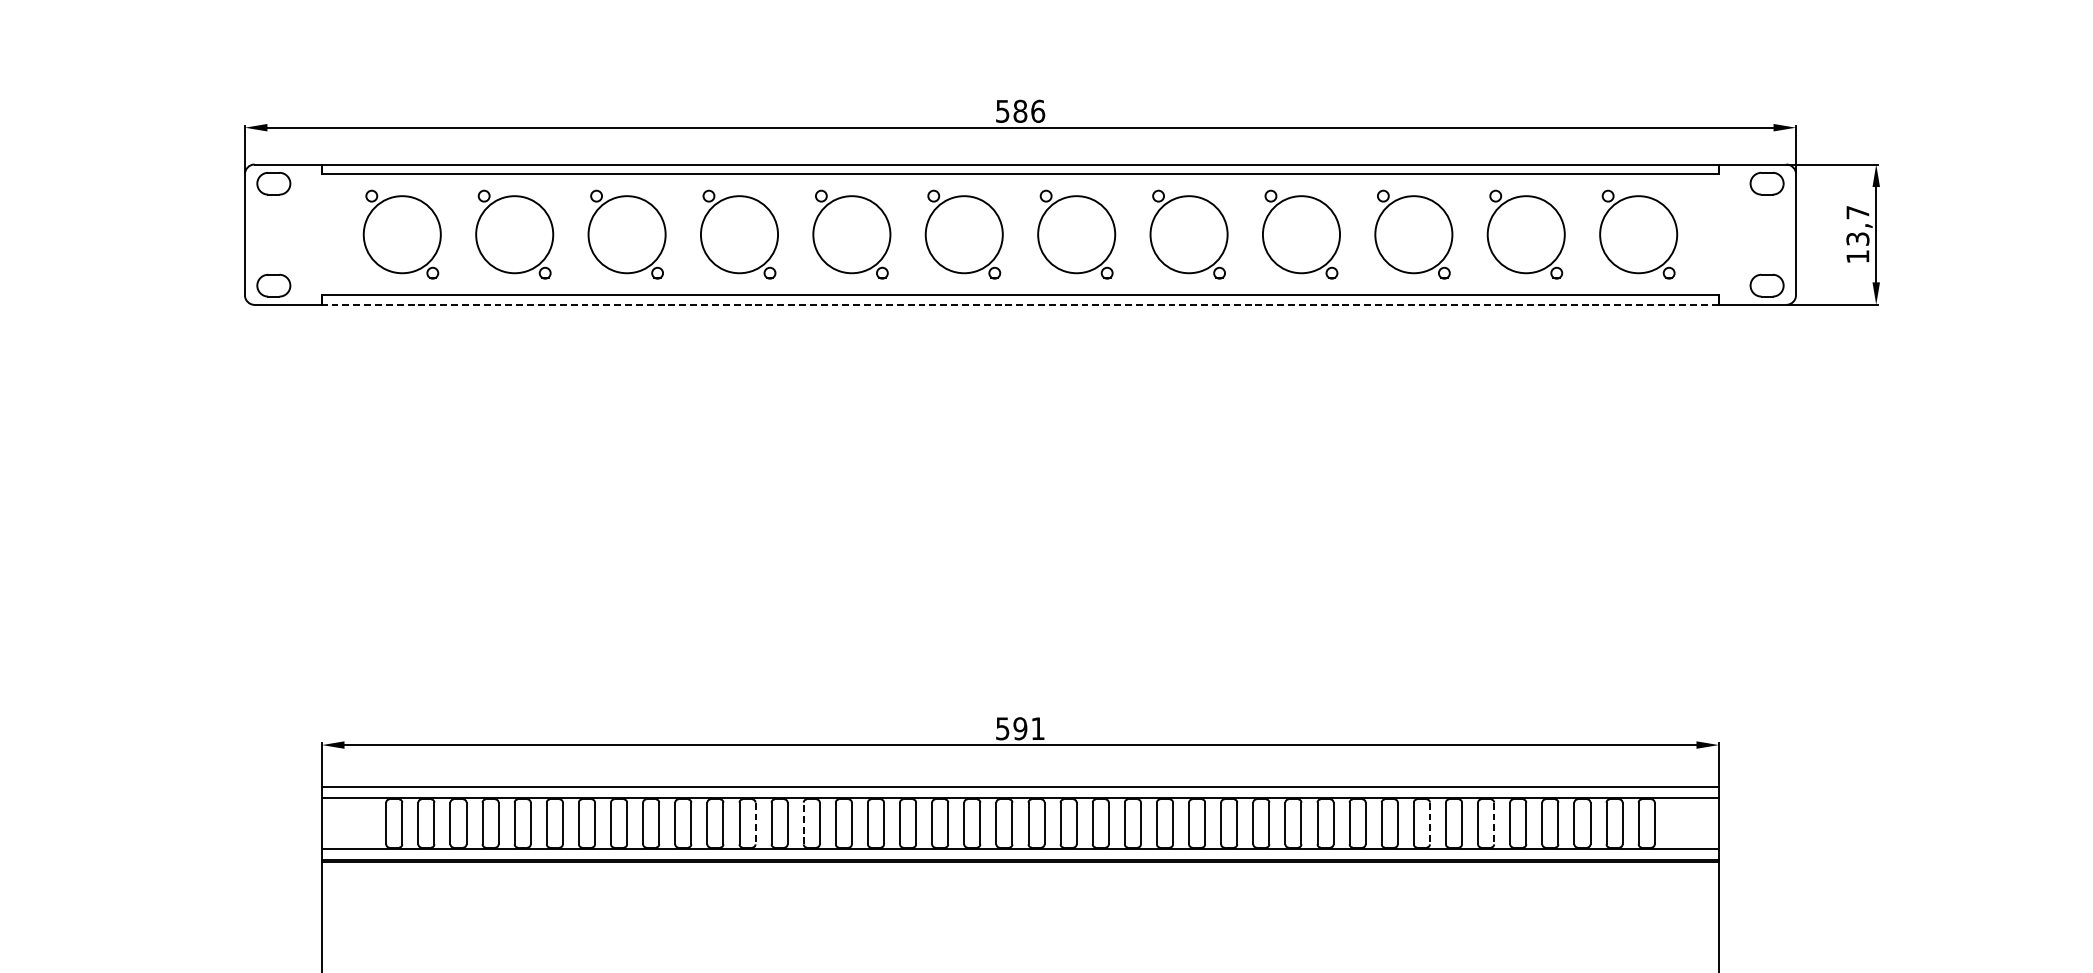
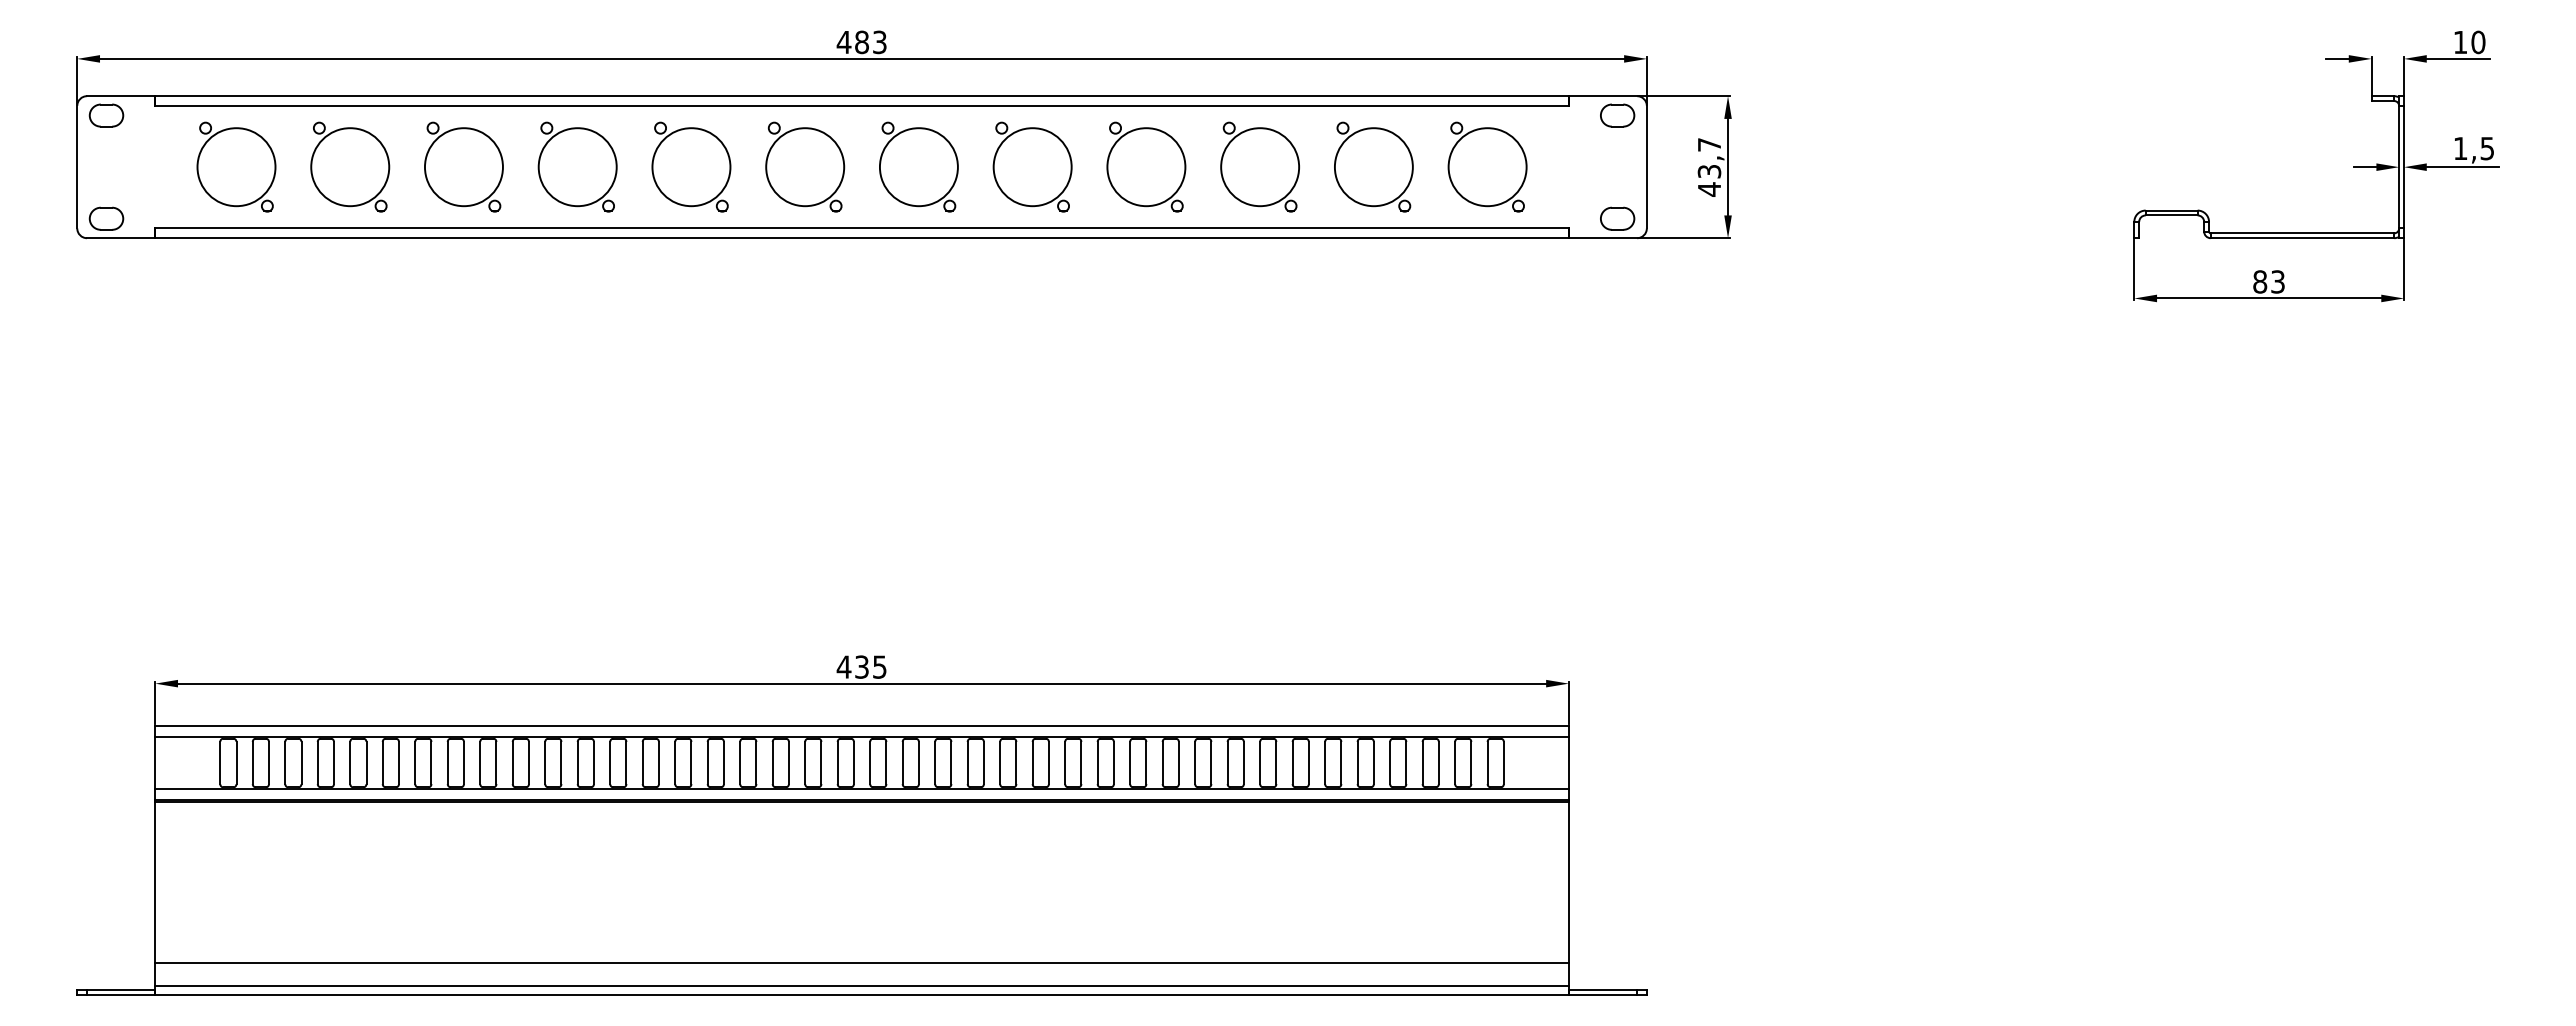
text: (1019, 111) -> (861, 42), 586 -> 483
text: (1857, 256) -> (1709, 189), 13,7 -> 43,7
line: (1020, 305) -> (862, 238), dashed -> solid
text: (1019, 728) -> (861, 666), 591 -> 435
line: (803, 822) -> (642, 762), dashed -> solid
line: (755, 823) -> (593, 763), dashed -> solid
line: (1430, 823) -> (1276, 763), dashed -> solid
line: (1494, 823) -> (1341, 763), dashed -> solid

